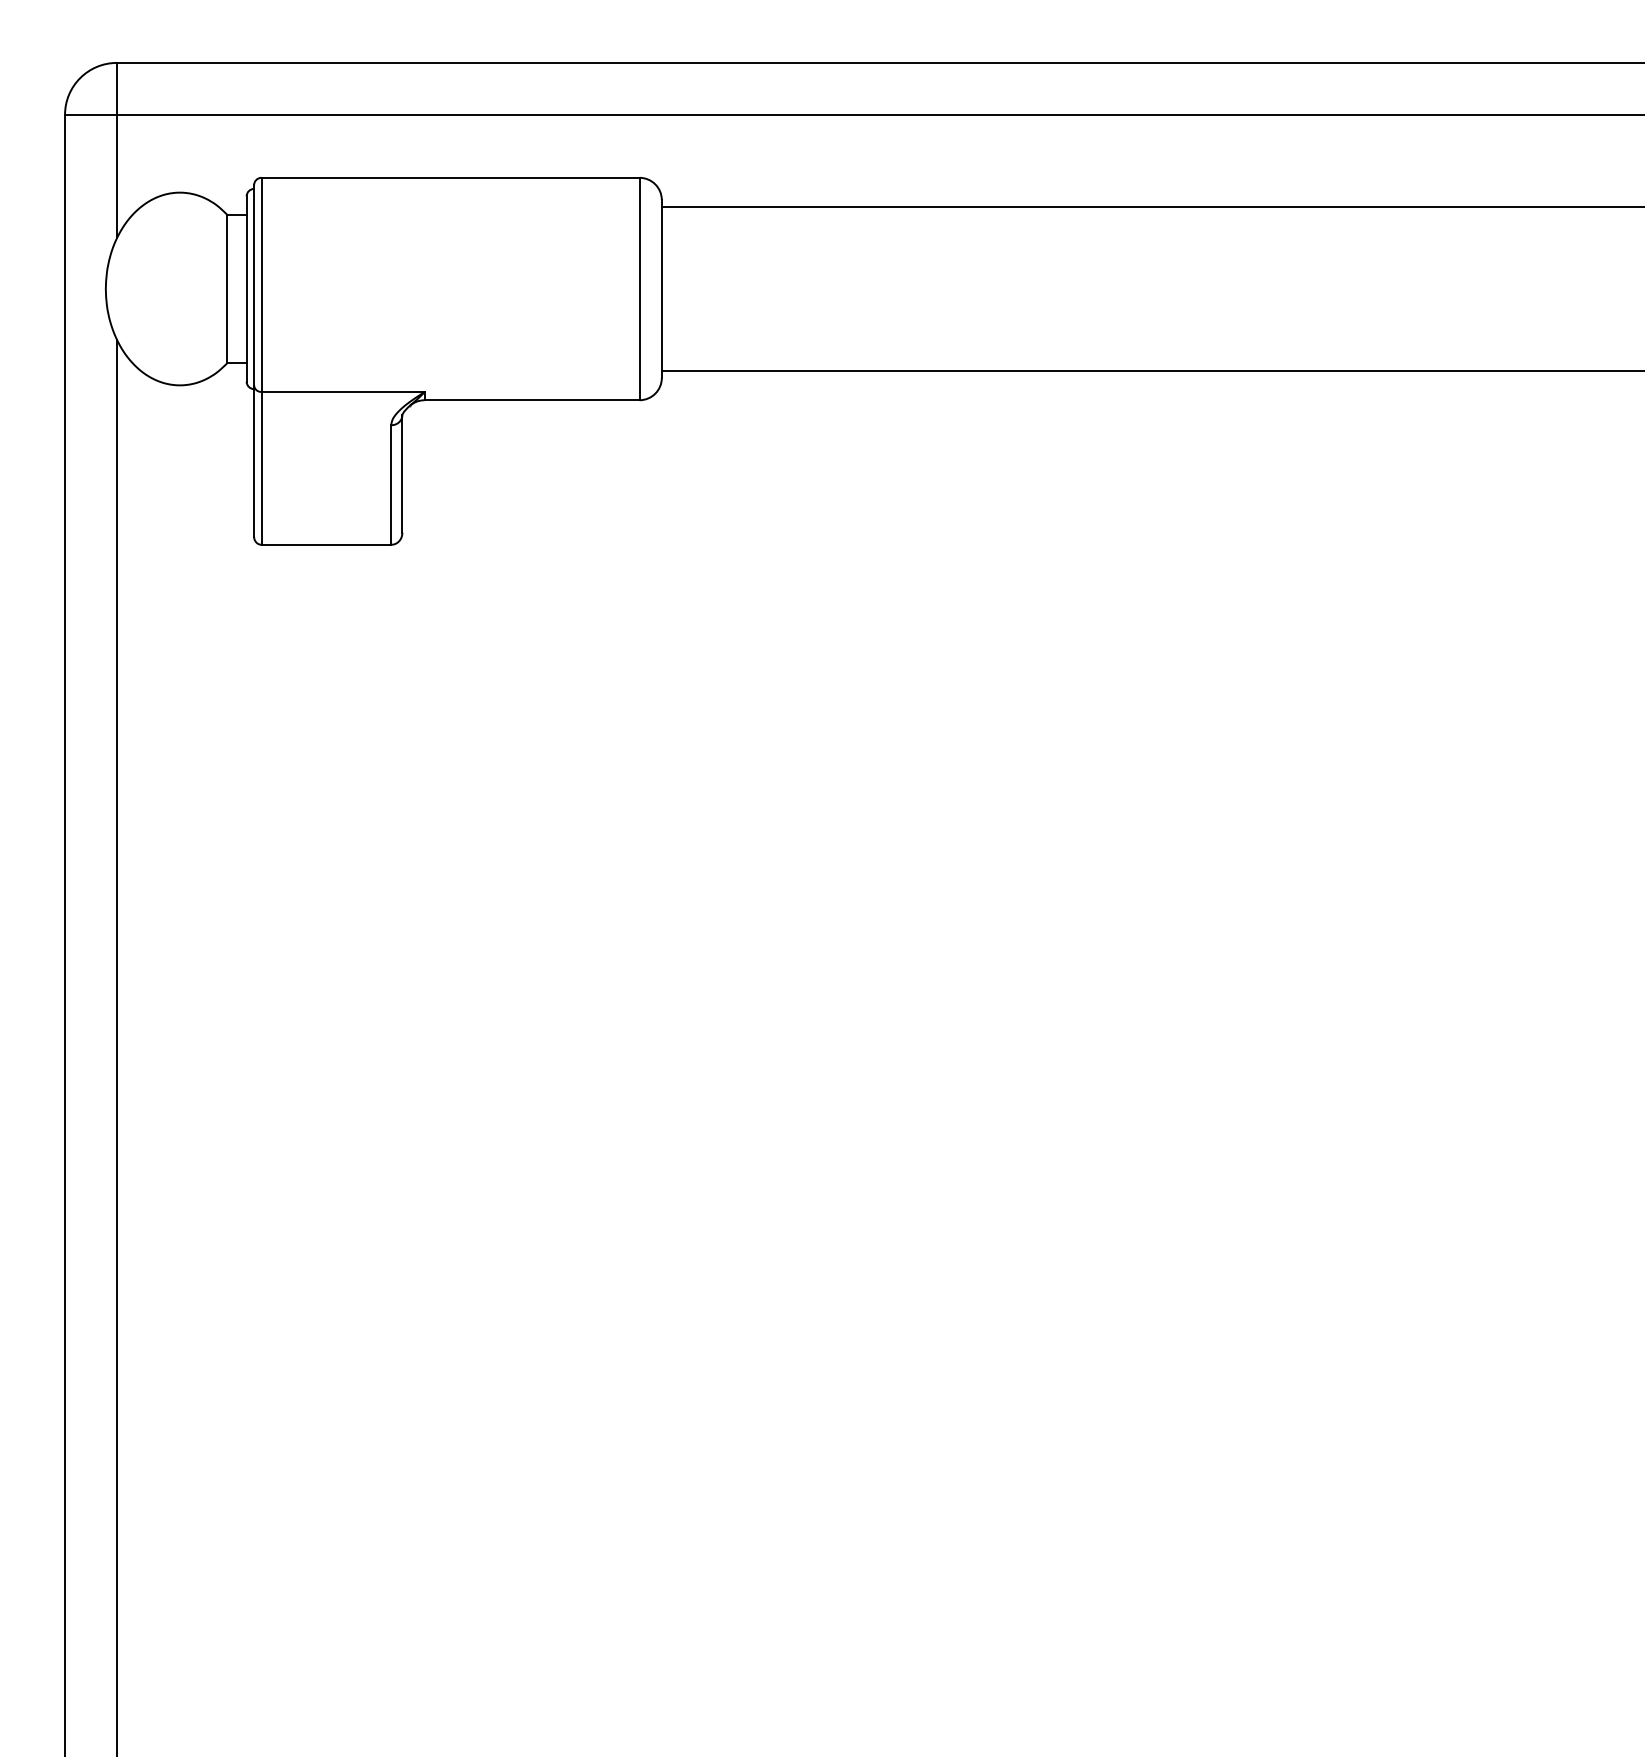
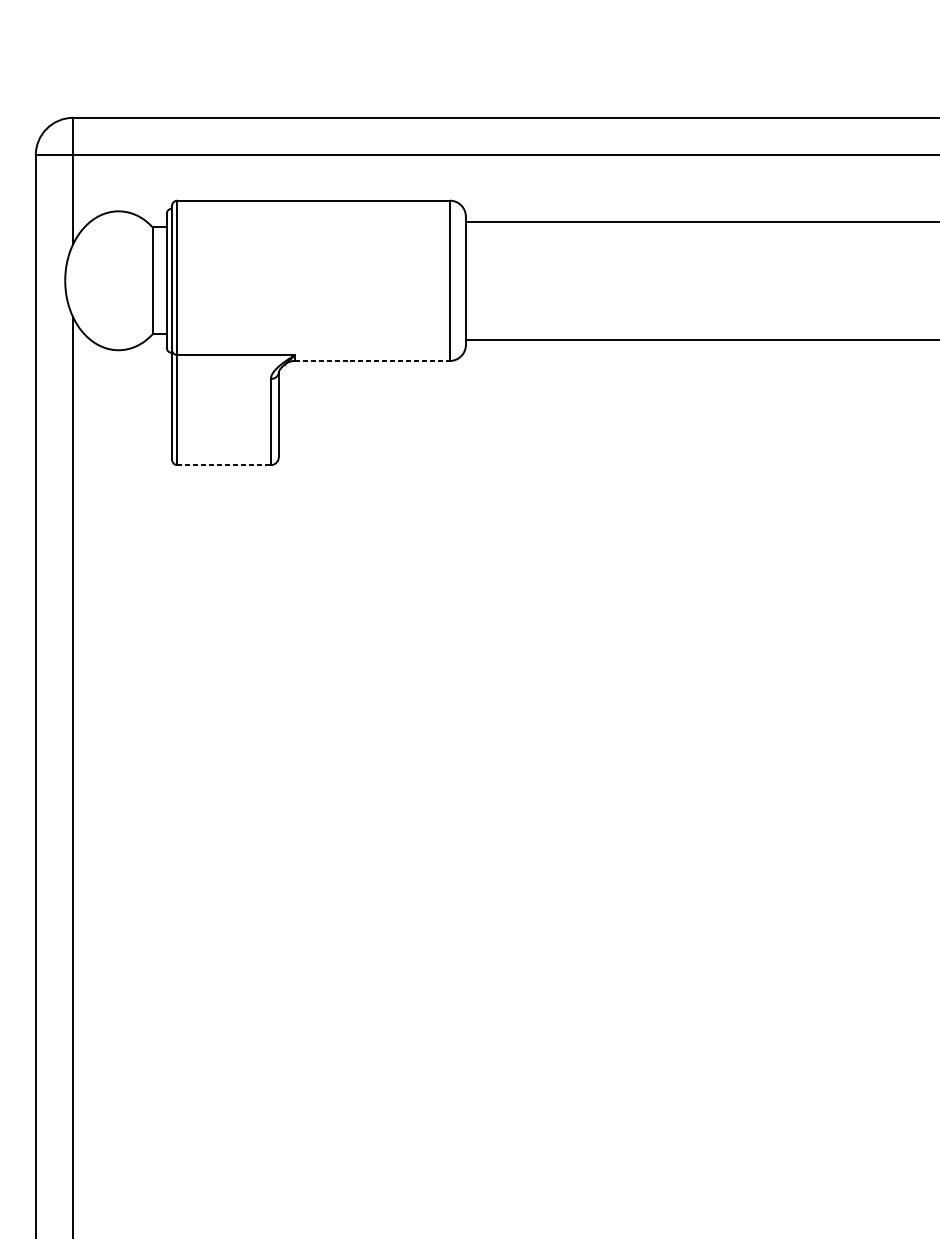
line: (532, 400) -> (372, 361), solid -> dashed
line: (326, 544) -> (224, 464), solid -> dashed

